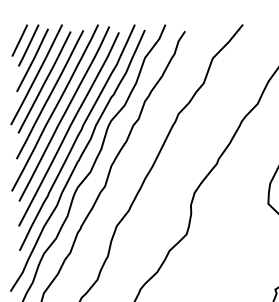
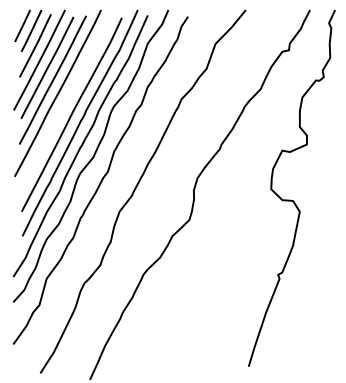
line: (63, 114) -> (66, 99), removed

